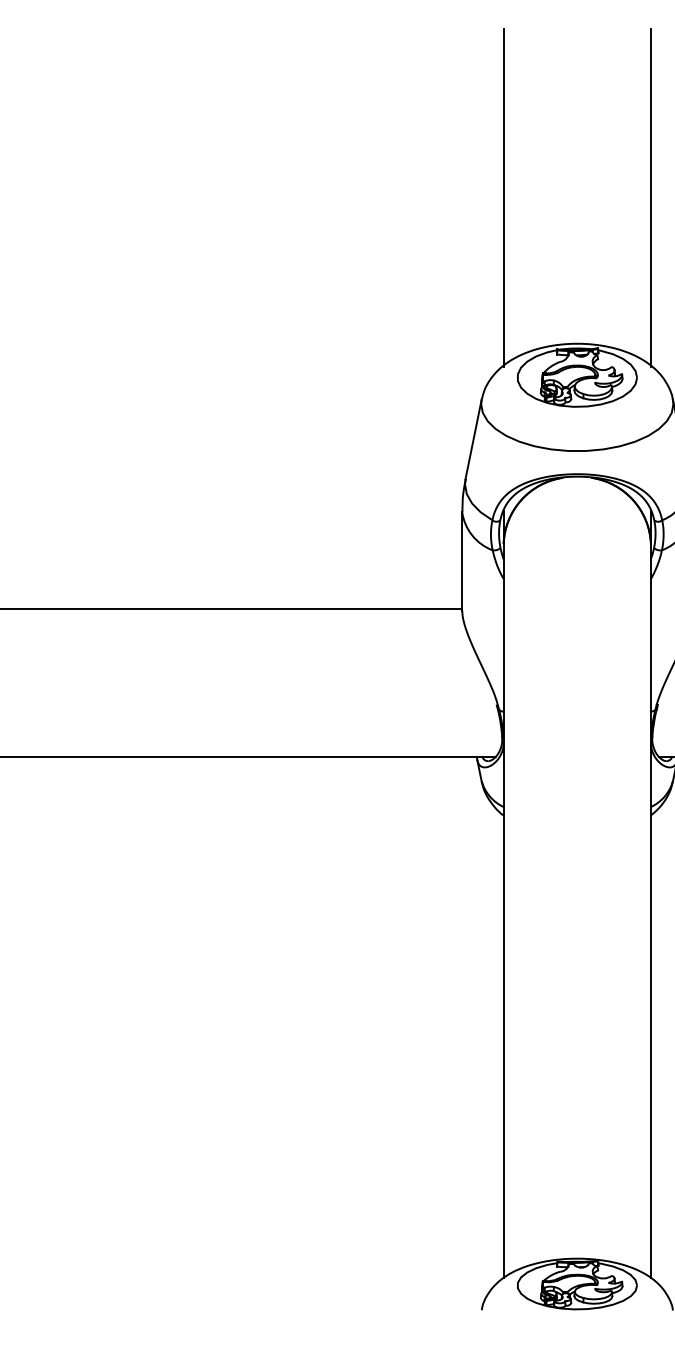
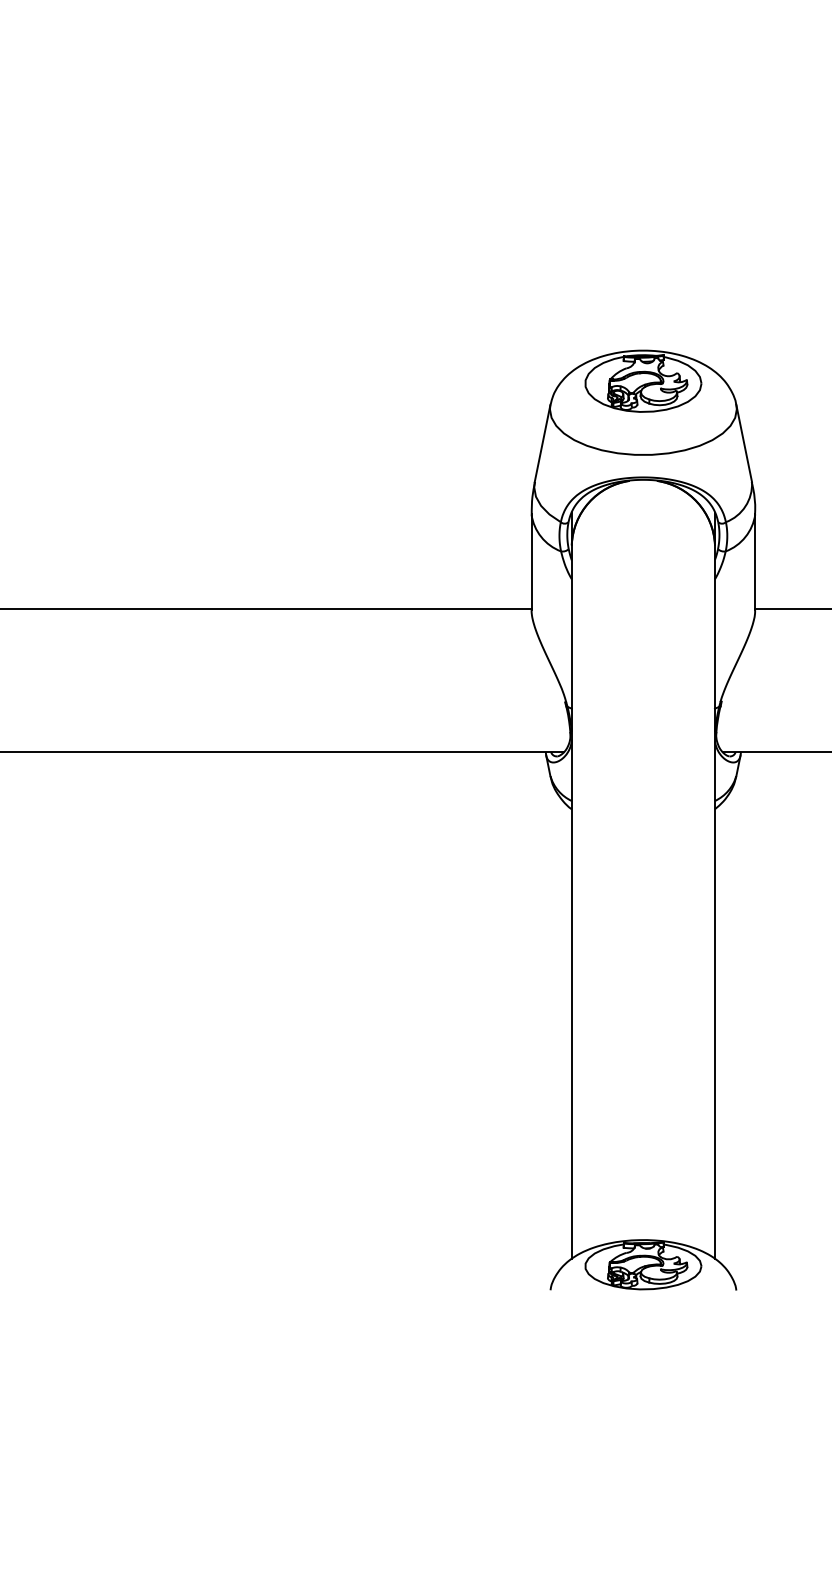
line: (503, 197) -> (571, 208), removed
line: (650, 197) -> (714, 208), removed

